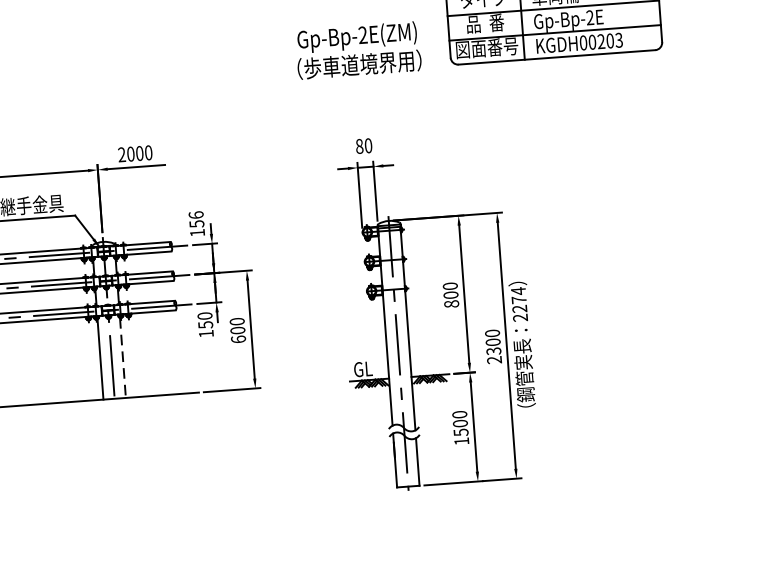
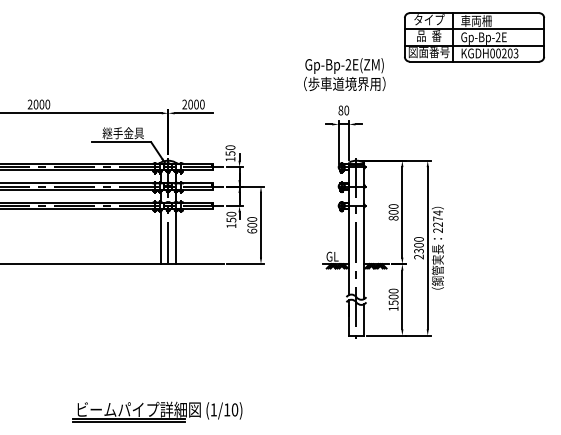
text: (358, 50) -> (344, 74), moved
text: (196, 214) -> (230, 147), 156 -> 150
line: (122, 359) -> (175, 238), dashed -> solid

